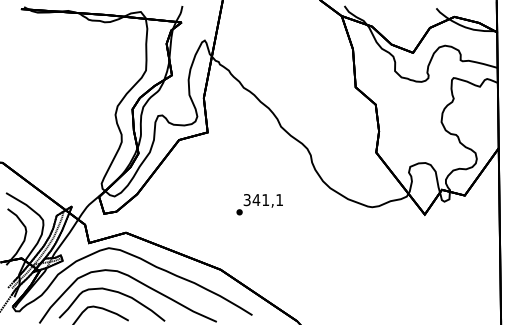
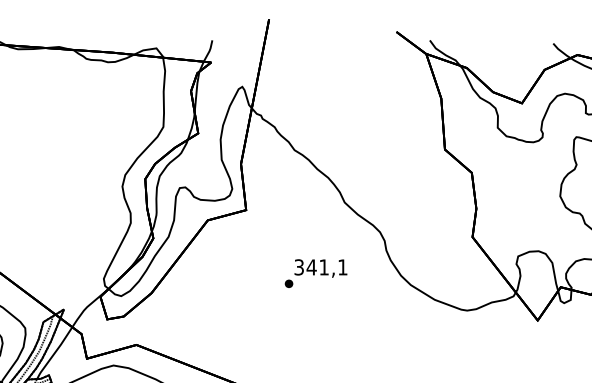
text: (259, 204) -> (315, 273), moved

